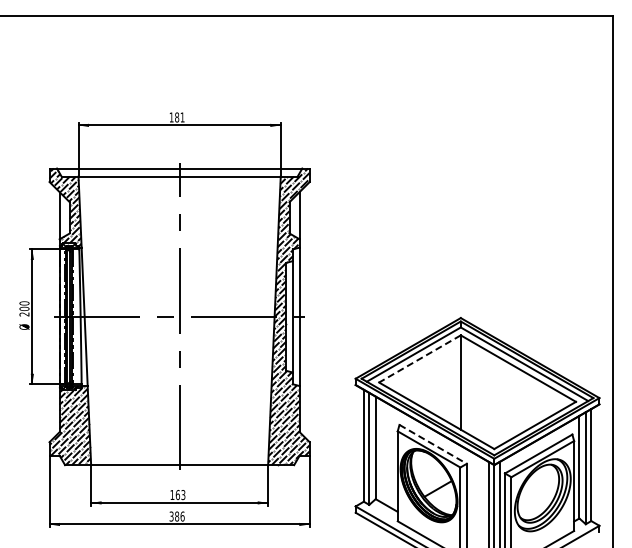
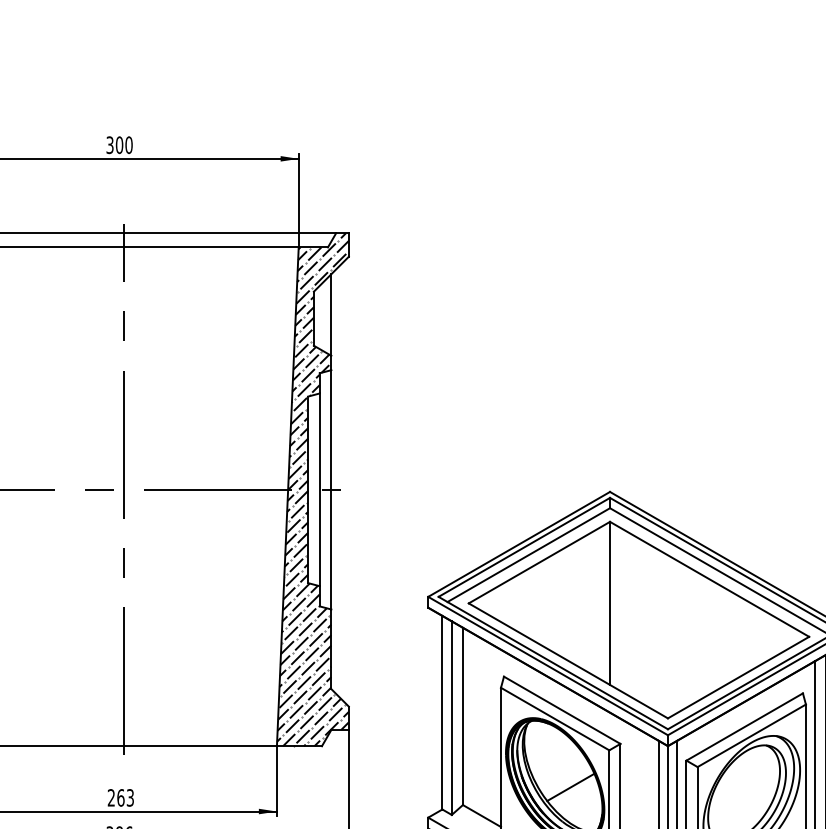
text: (176, 117) -> (118, 145), 181 -> 300
line: (419, 359) -> (538, 563), dashed -> solid
line: (433, 444) -> (562, 710), dashed -> solid
text: (172, 494) -> (111, 796), 163 -> 263

